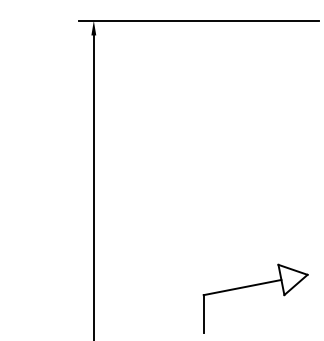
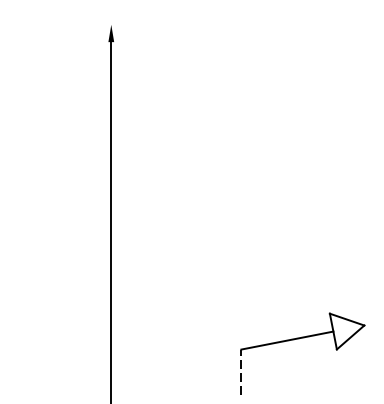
line: (198, 20) -> (235, 24), removed
line: (203, 313) -> (241, 371), solid -> dashed

